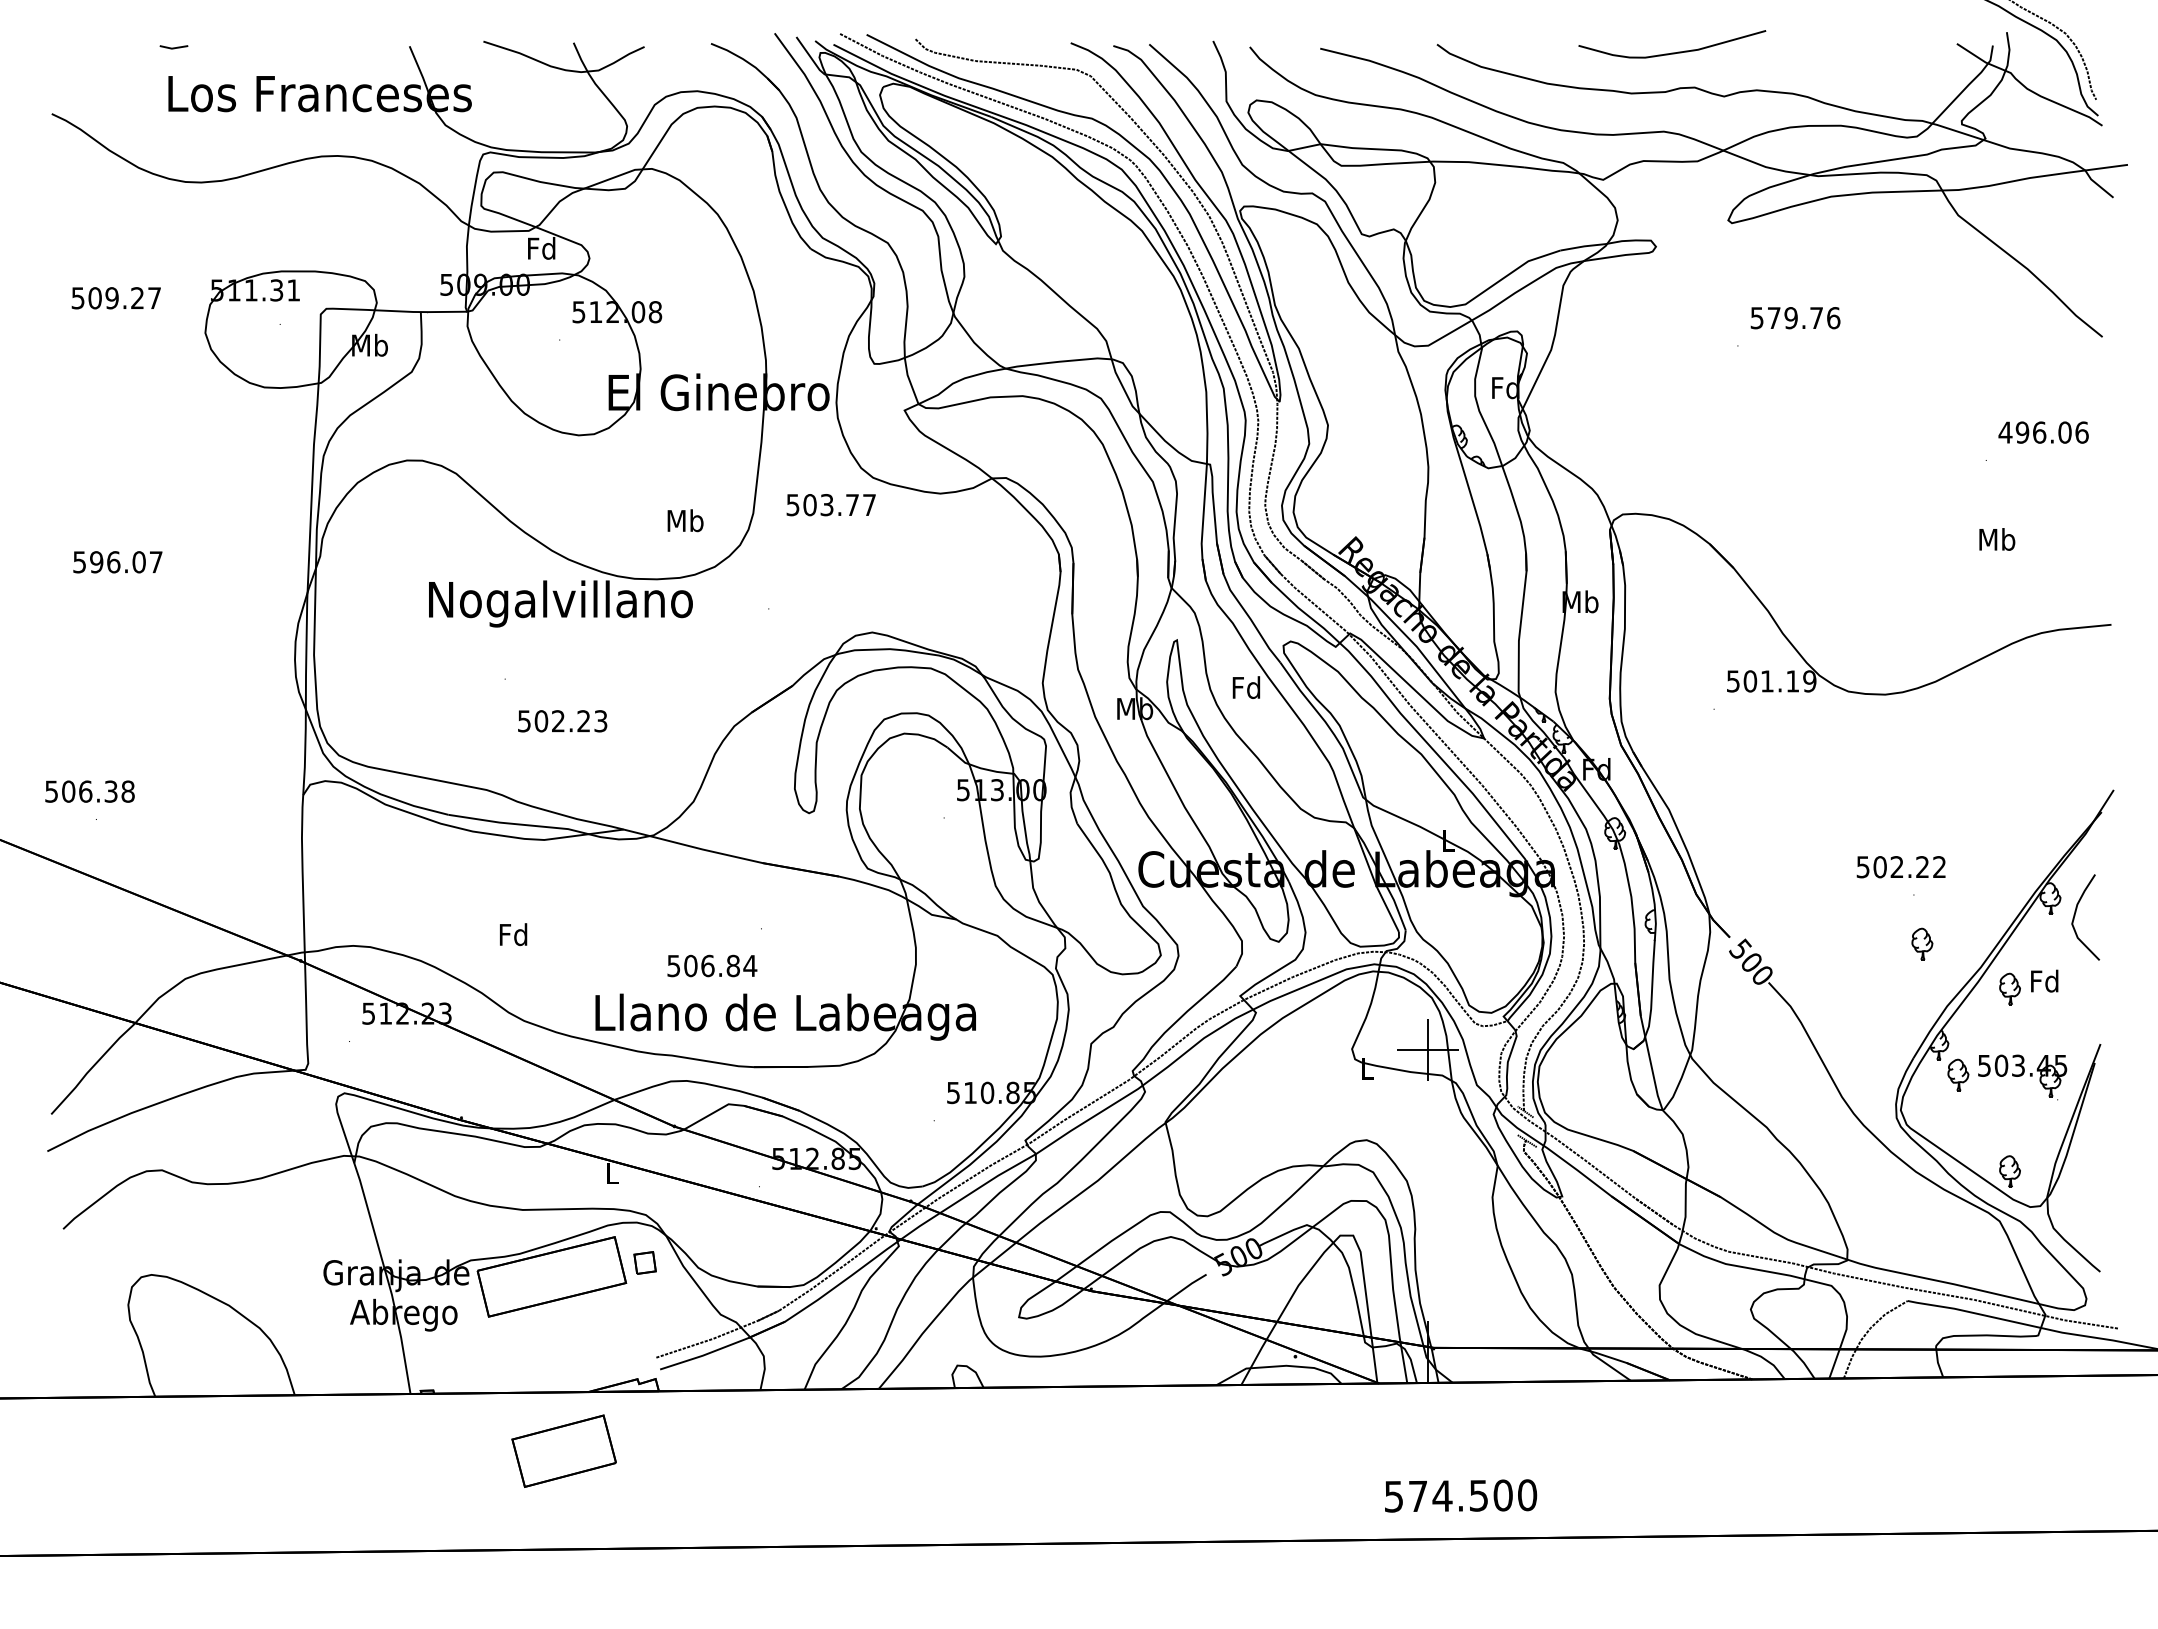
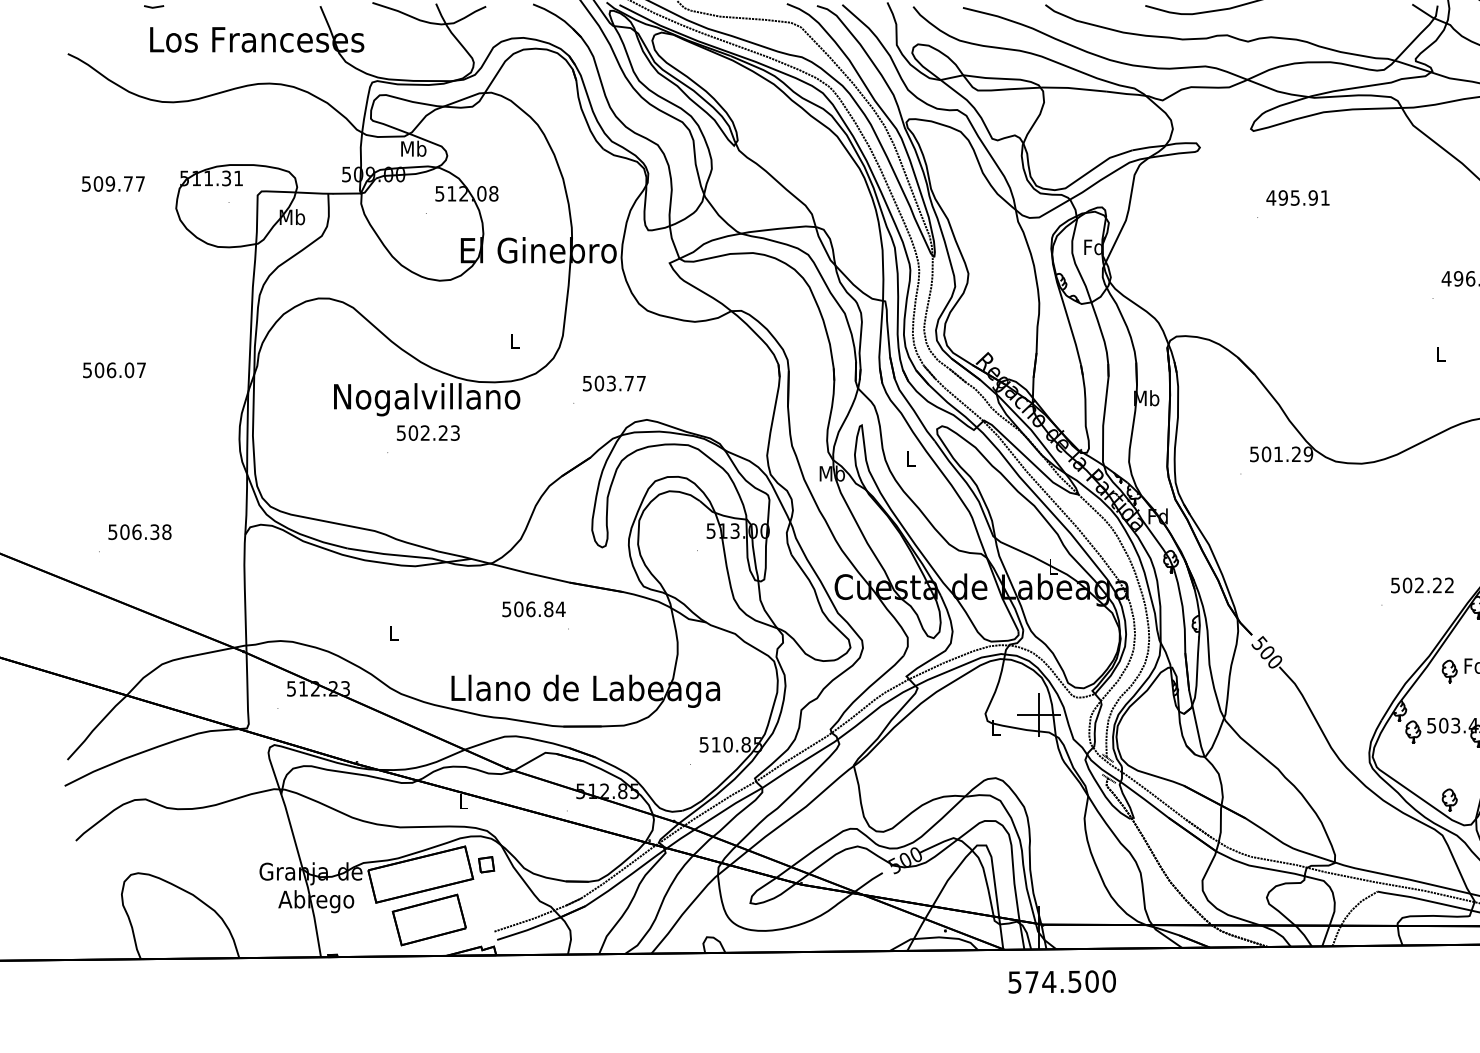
text: (541, 248) -> (413, 148), Fd -> Mb
text: (137, 297) -> (128, 183), 509.27 -> 509.77
text: (1795, 318) -> (1298, 198), 579.76 -> 495.91
text: (830, 505) -> (613, 383), moved
text: (685, 520) -> (515, 340), Mb -> L
text: (1997, 539) -> (1440, 354), Mb -> L
text: (96, 562) -> (99, 370), 596.07 -> 506.07
text: (1792, 681) -> (1296, 454), 501.19 -> 501.29
text: (1246, 687) -> (910, 458), Fd -> L
text: (562, 721) -> (428, 433), moved
text: (89, 791) -> (139, 532), moved
text: (1900, 867) -> (1421, 585), moved
text: (513, 934) -> (393, 632), Fd -> L
part: (1922, 943) -> (1387, 639), removed
text: (712, 965) -> (534, 608), moved
part: (563, 1450) -> (428, 919), moved
text: (1461, 1495) -> (1062, 981), moved

